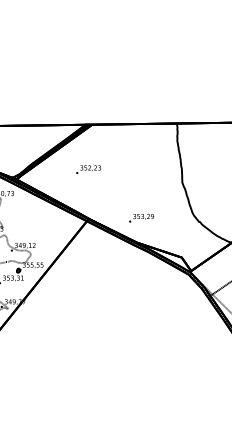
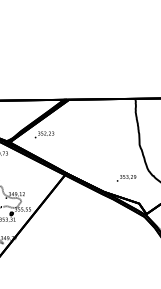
text: (88, 169) -> (44, 134), moved
text: (141, 218) -> (126, 178), moved

